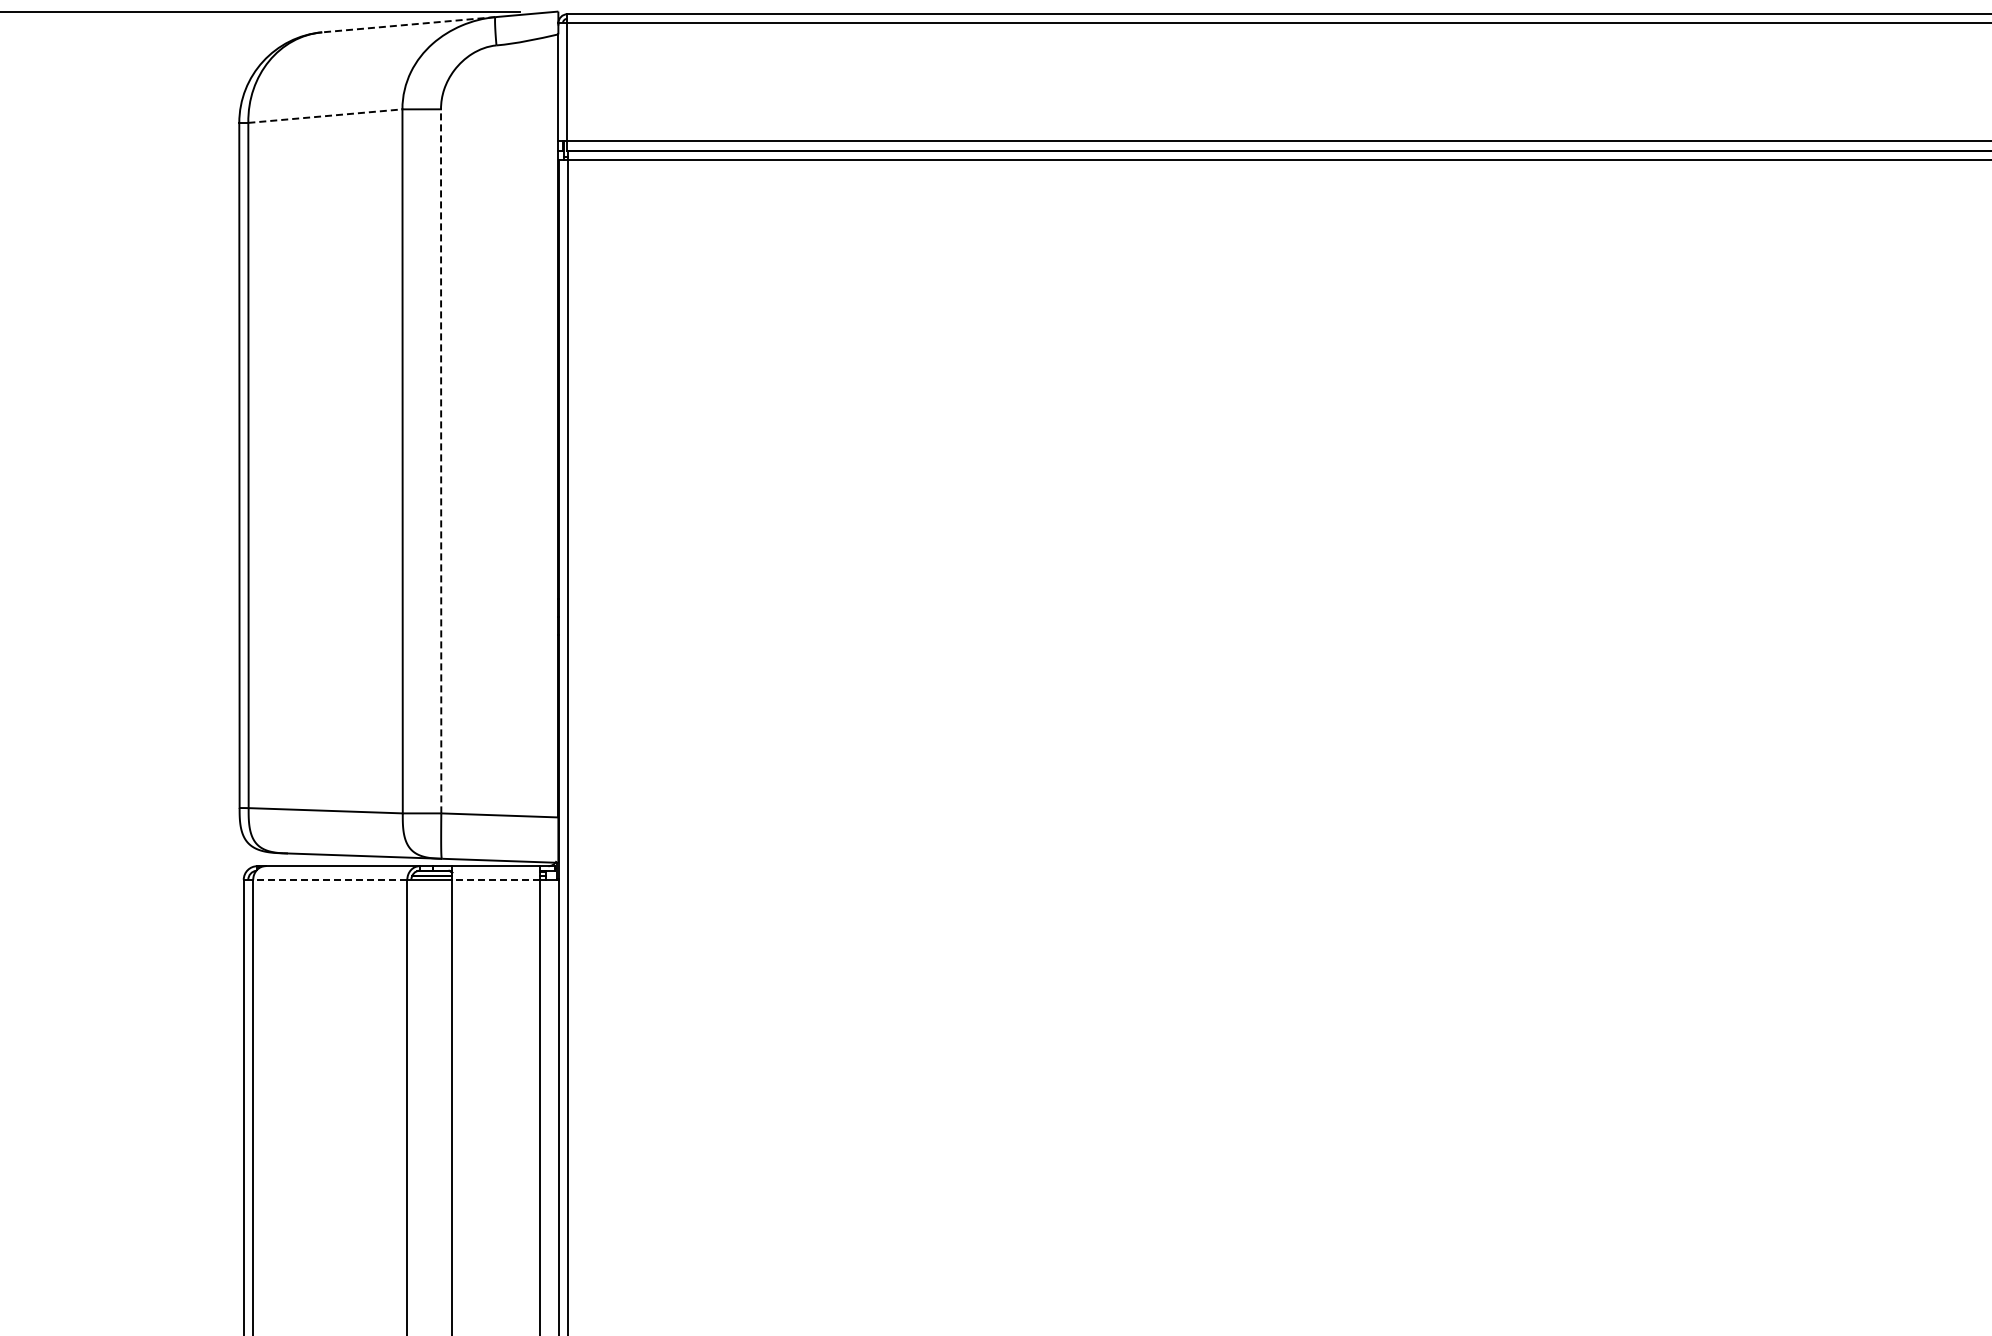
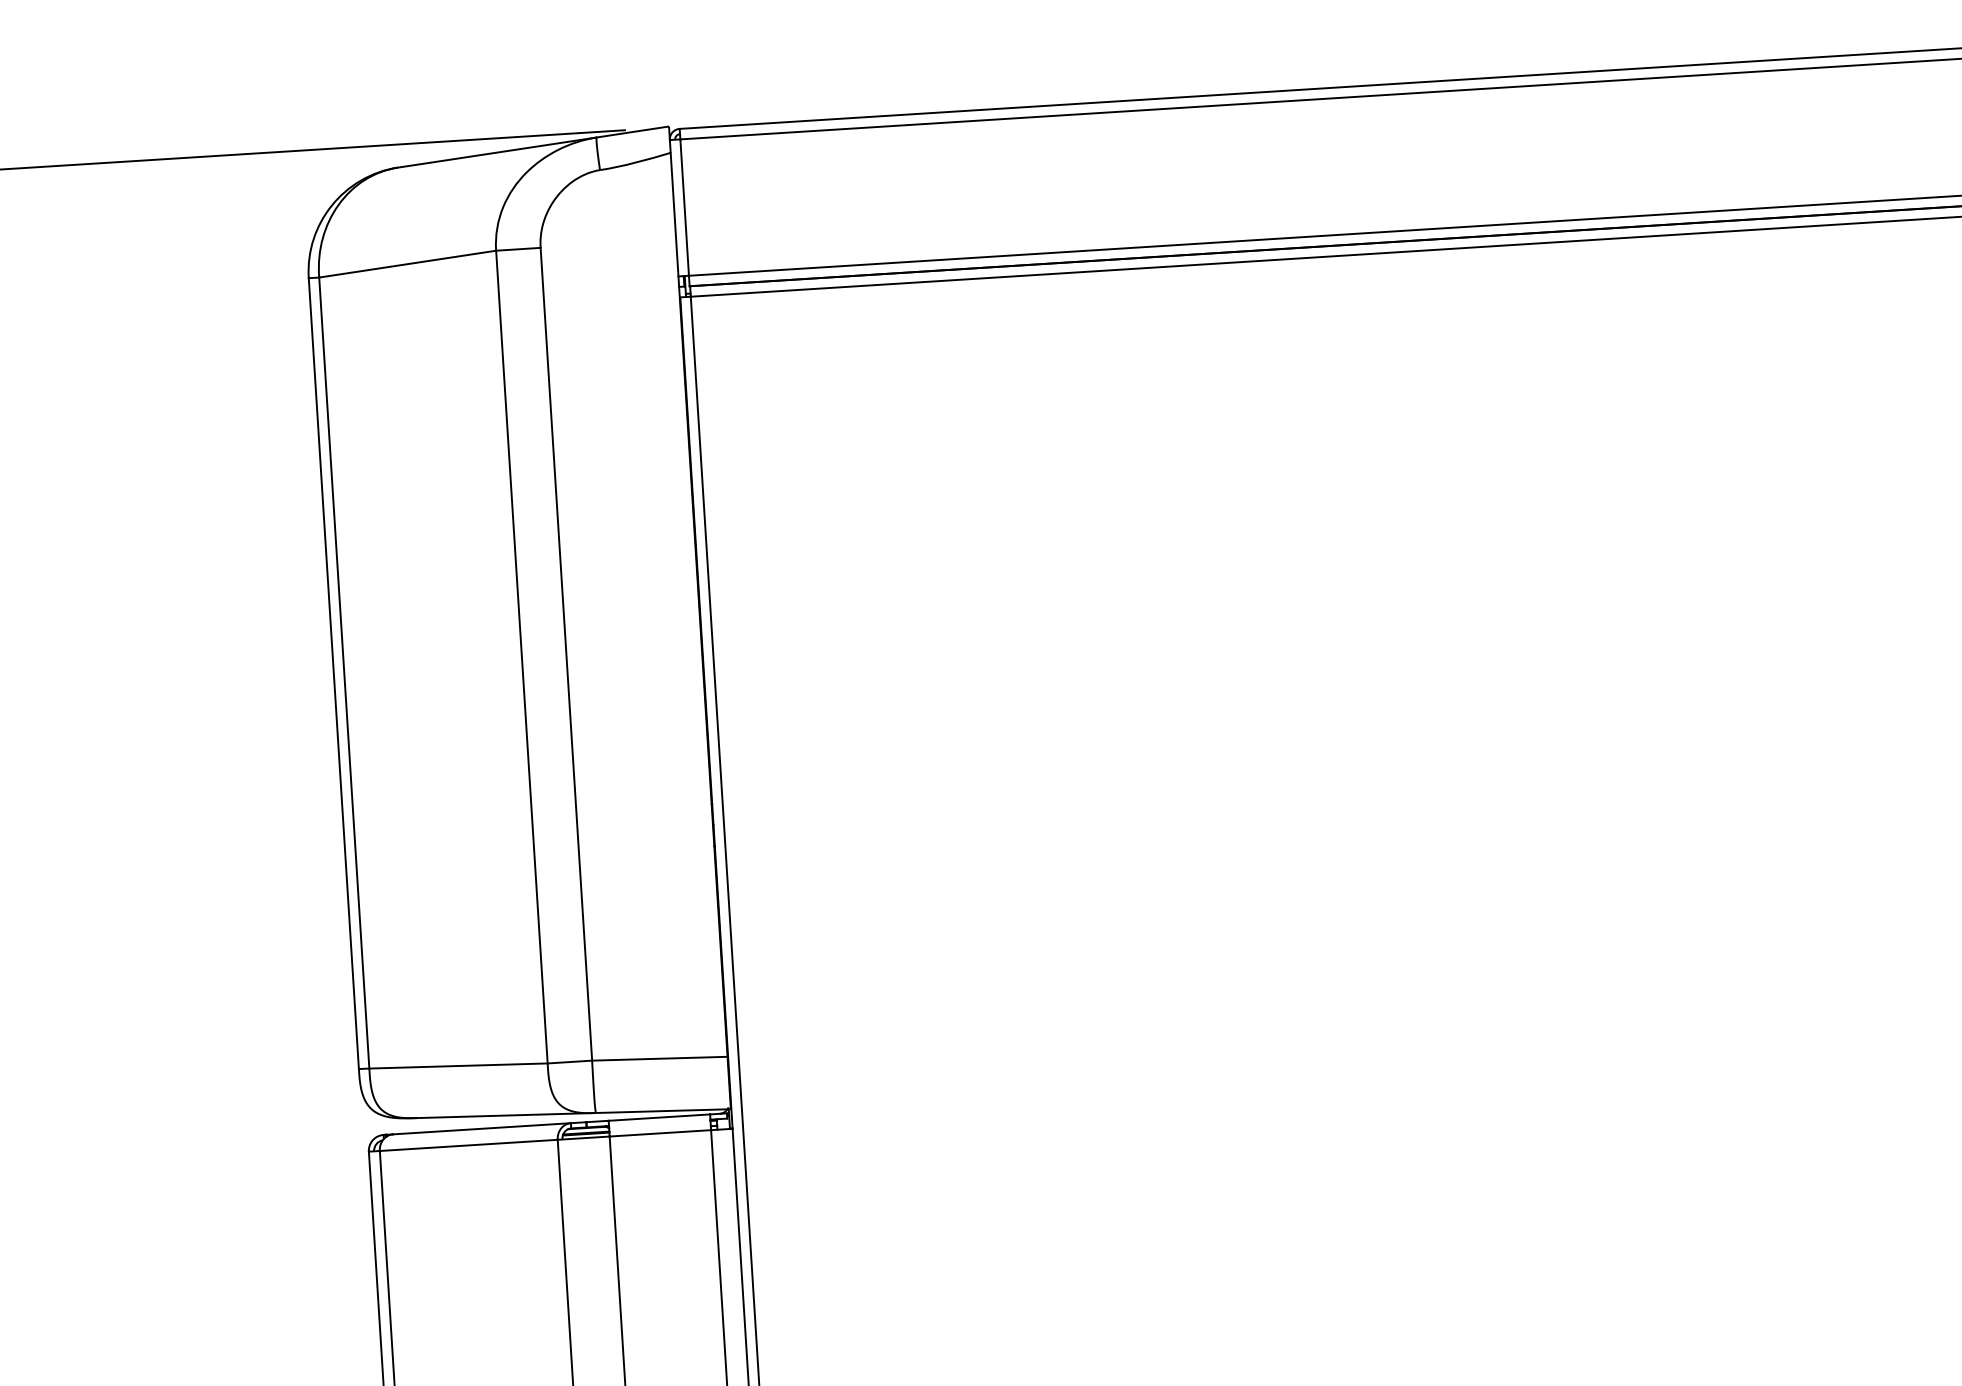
line: (408, 24) -> (496, 152), dashed -> solid
line: (325, 116) -> (407, 264), dashed -> solid
line: (441, 460) -> (566, 653), dashed -> solid
line: (329, 879) -> (467, 1145), dashed -> solid
line: (496, 879) -> (660, 1132), dashed -> solid

